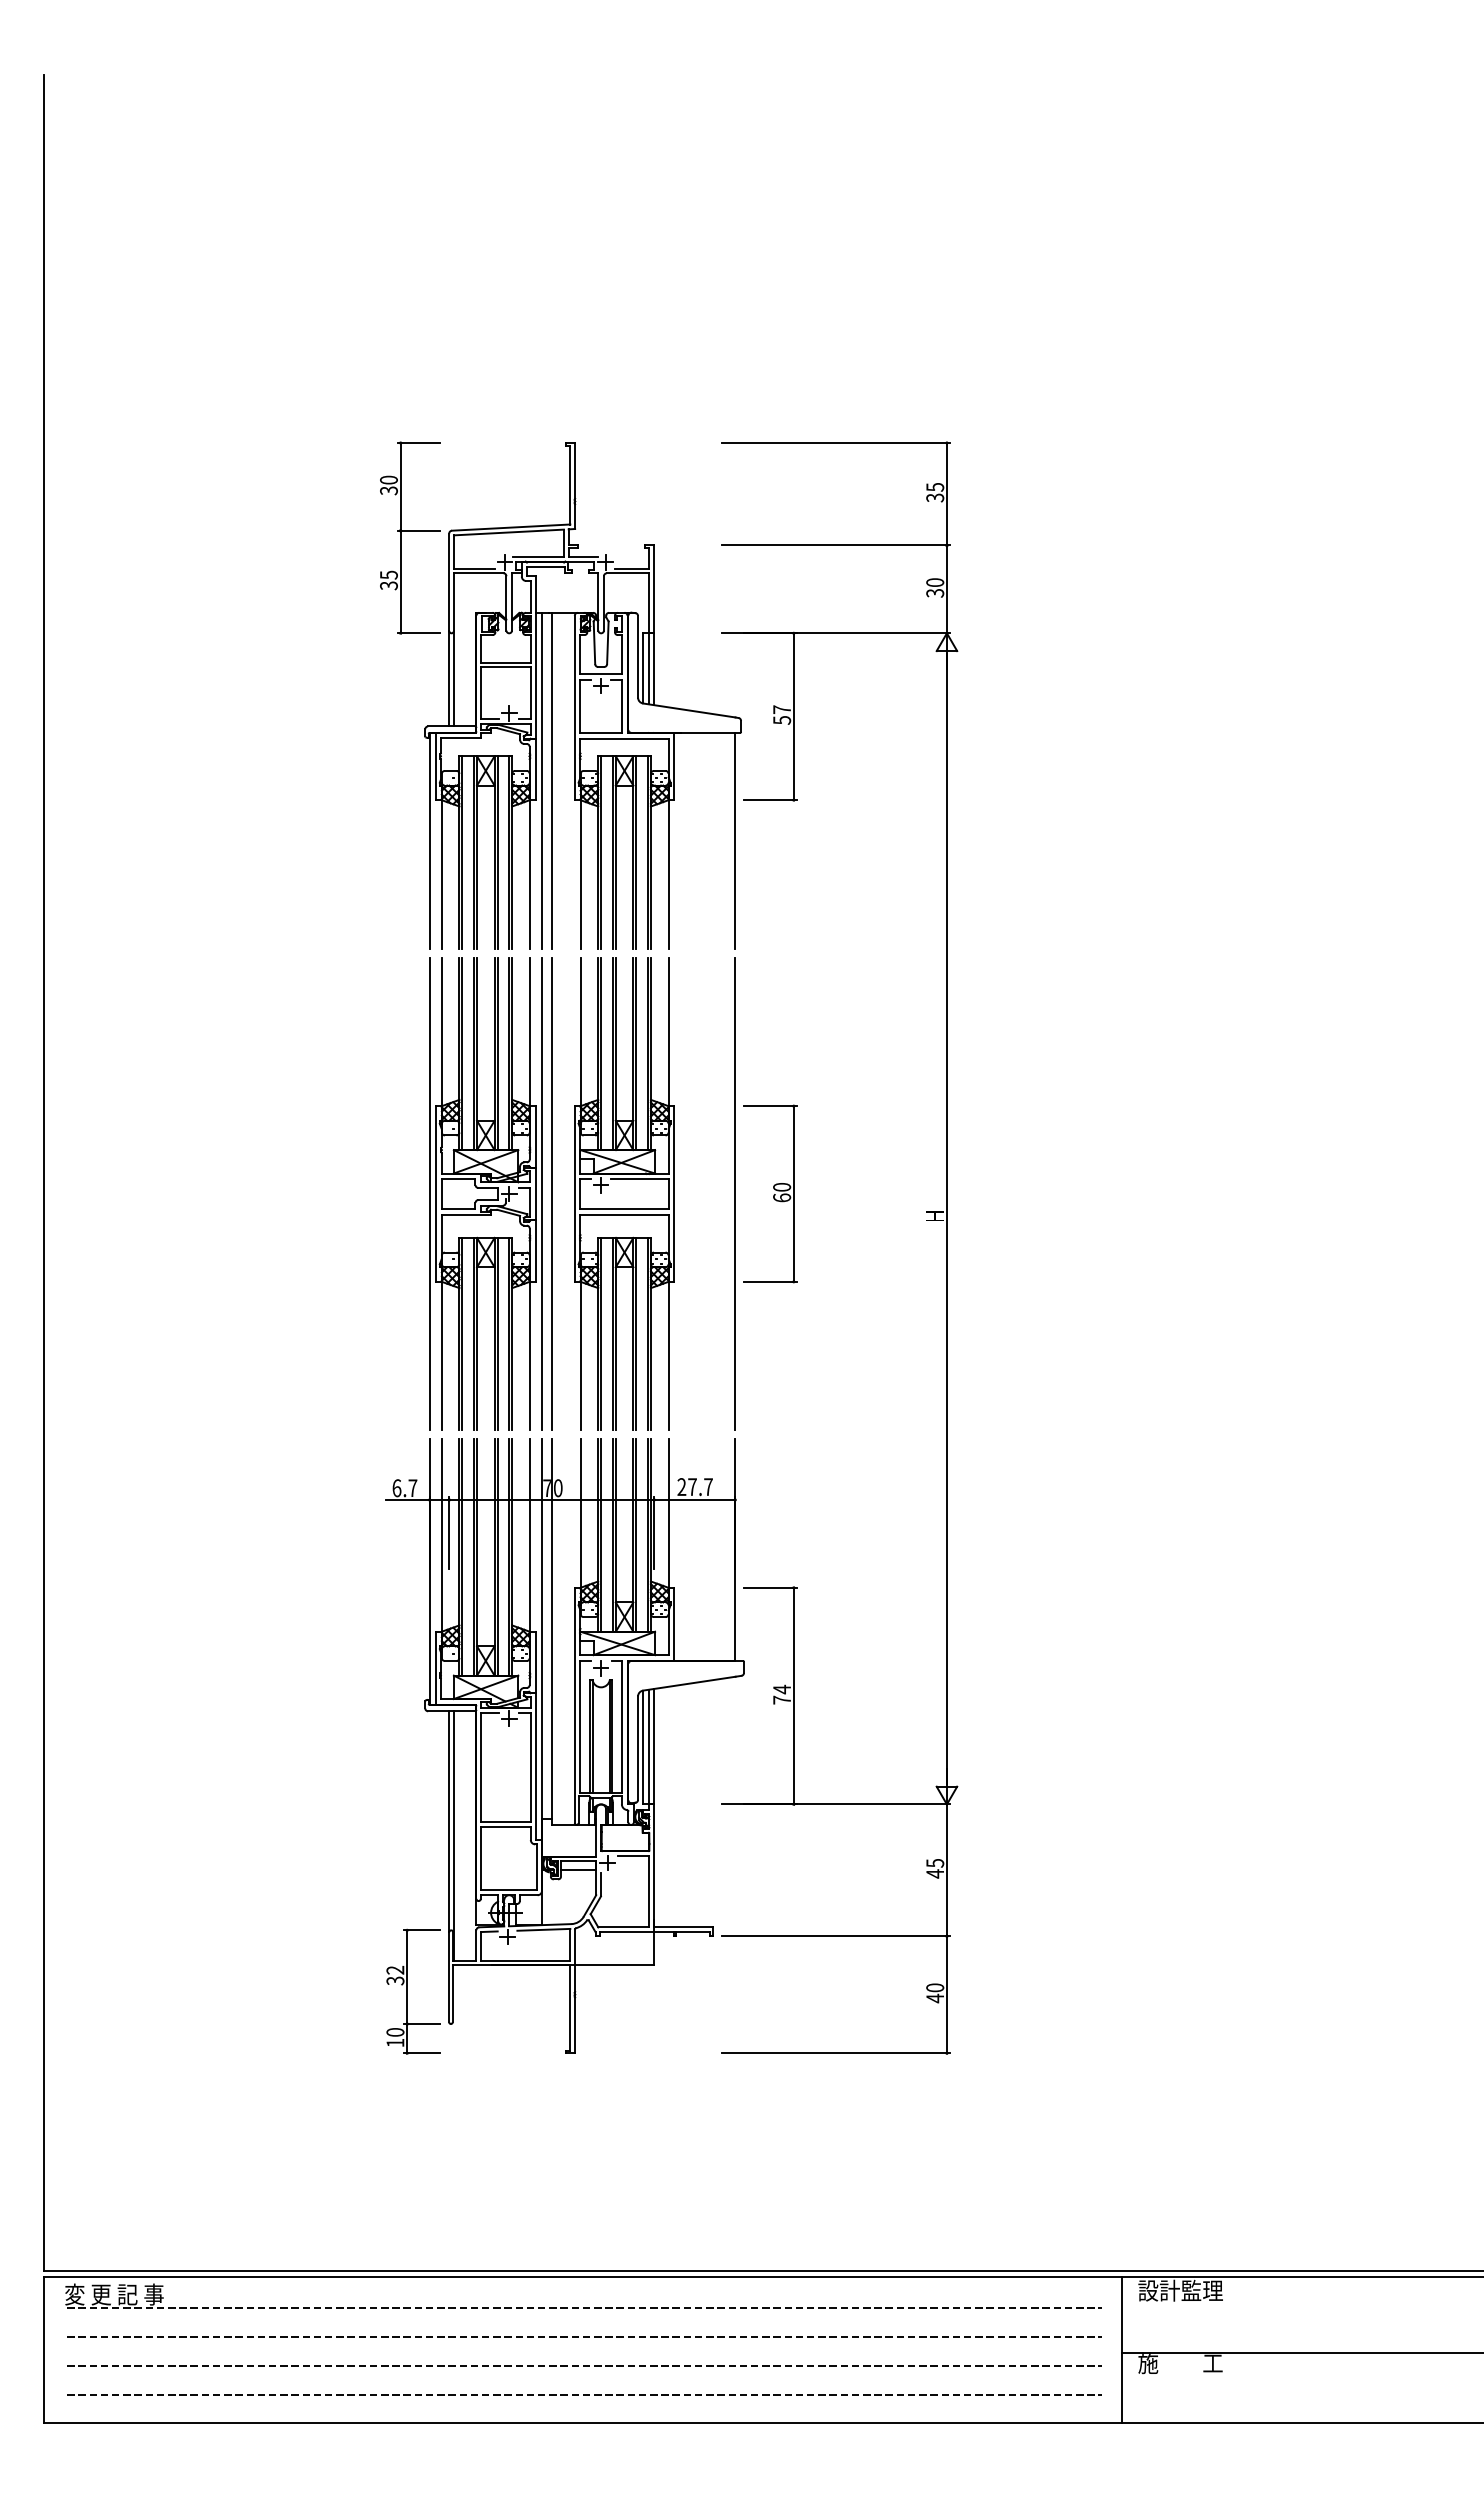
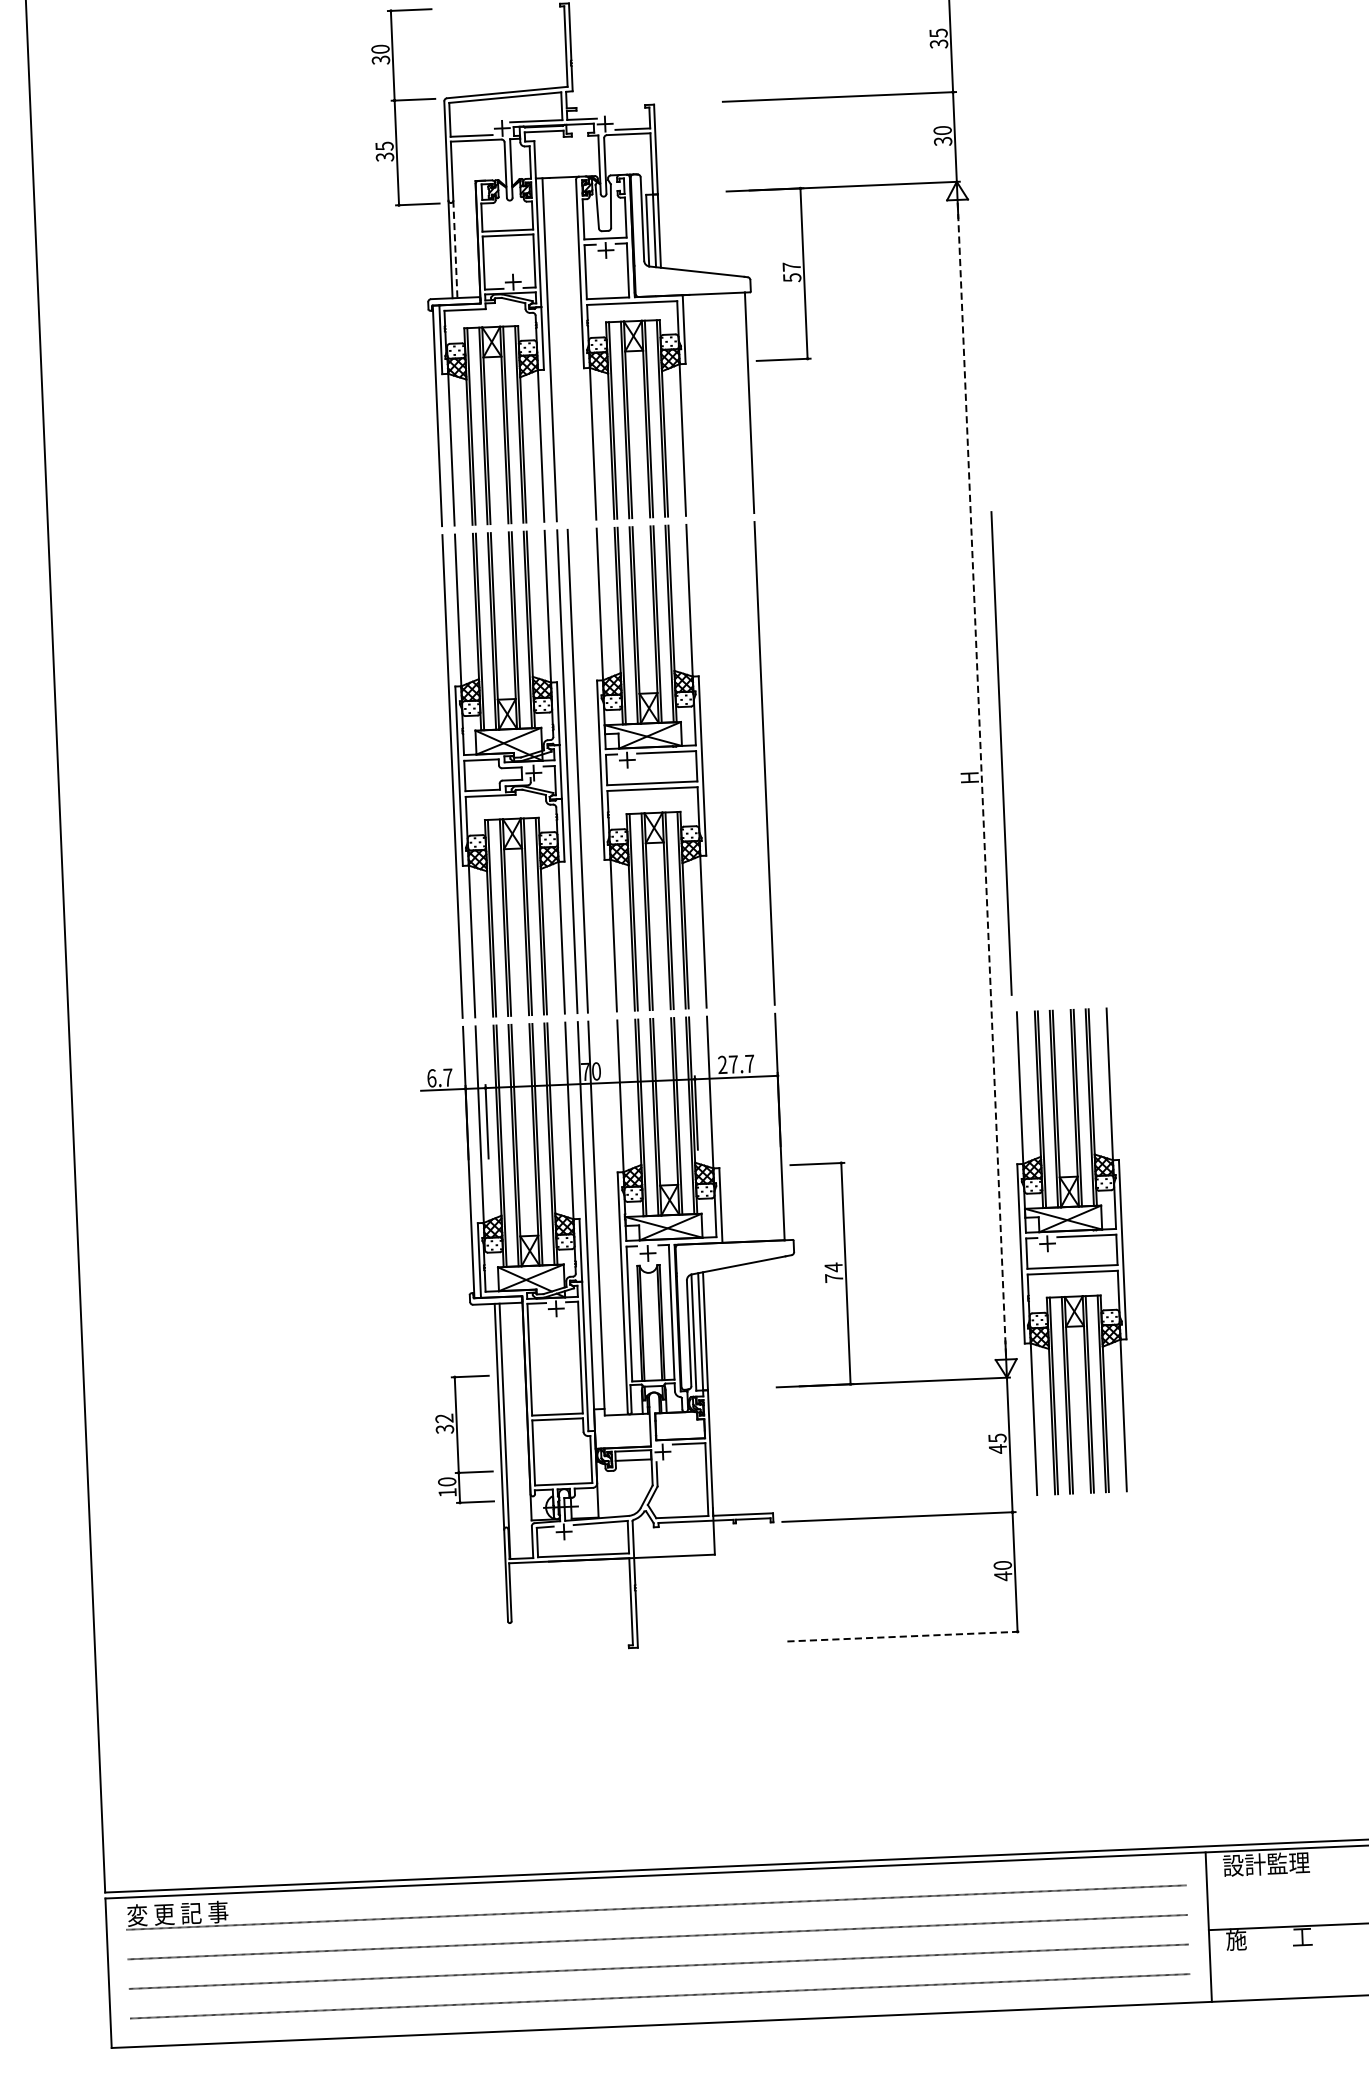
line: (453, 678) -> (454, 249), solid -> dashed
line: (552, 780) -> (560, 349), removed
part: (770, 1193) -> (800, 761), removed
line: (966, 1193) -> (1000, 753), added
line: (946, 1219) -> (981, 780), solid -> dashed
part: (1015, 1683) -> (1071, 1251), added
part: (413, 1991) -> (463, 1439), moved
line: (836, 2053) -> (904, 1636), solid -> dashed

